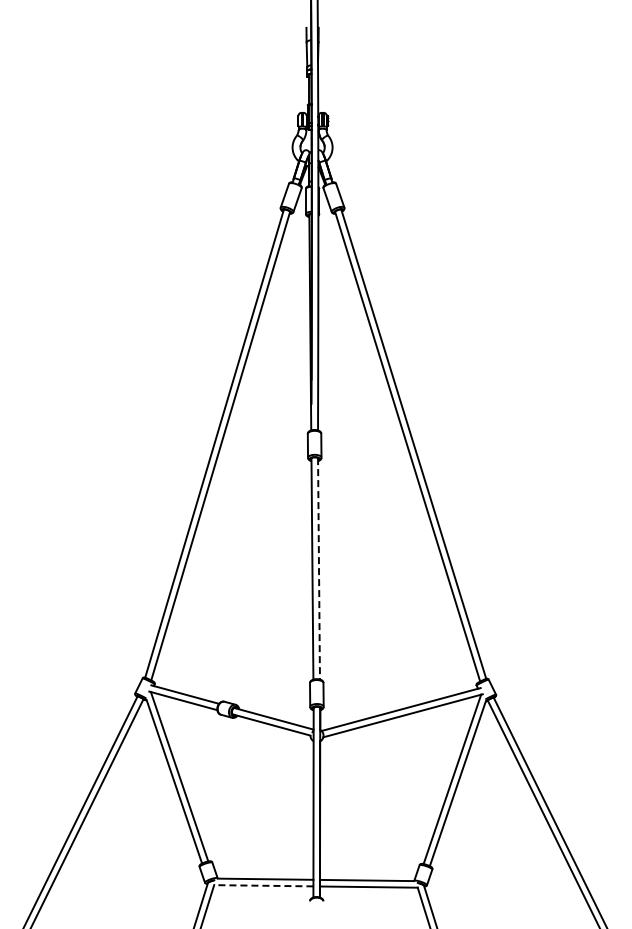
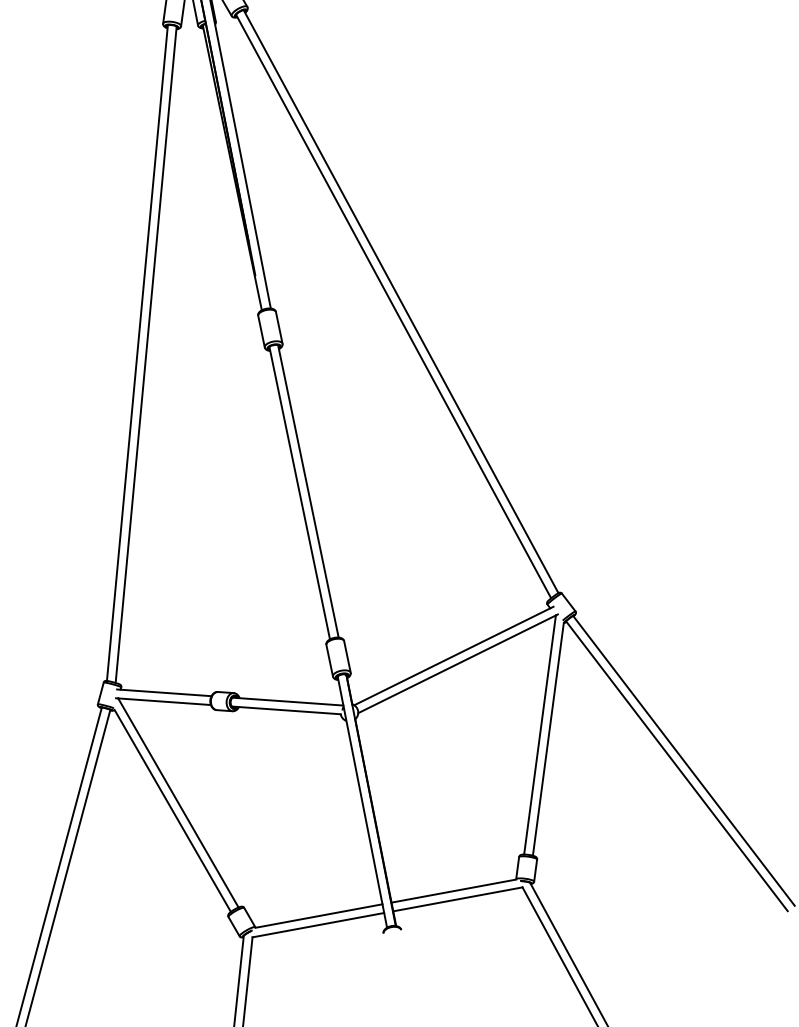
line: (319, 568) -> (308, 490), dashed -> solid
line: (263, 885) -> (317, 924), dashed -> solid

